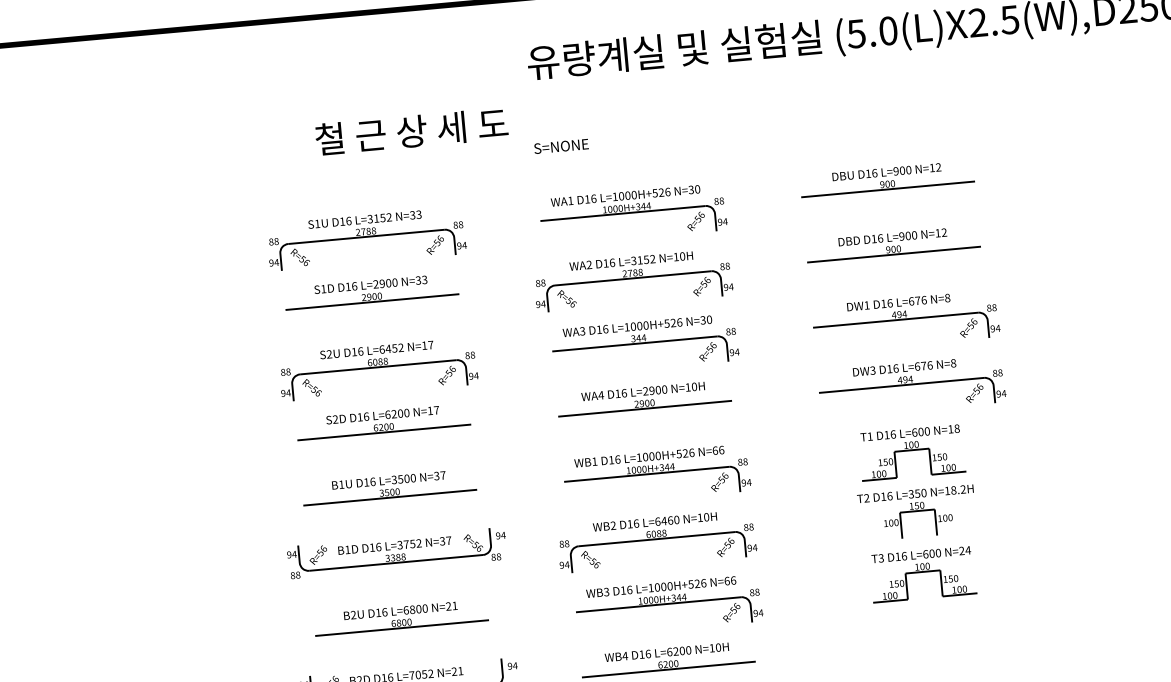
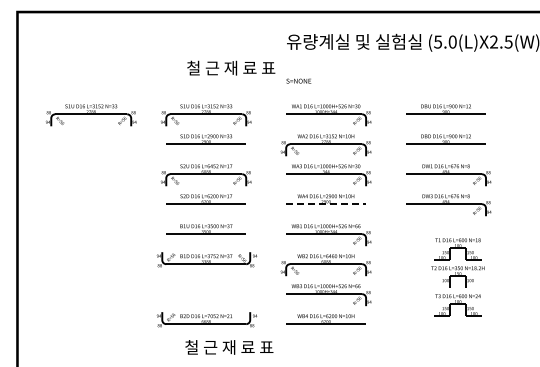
text: (449, 126) -> (248, 67), 철 근 상 세 도 -> 철 근 재 료 표
part: (117, 262) -> (91, 115), added
line: (645, 409) -> (326, 204), solid -> dashed
part: (916, 514) -> (457, 277), moved
part: (399, 618) -> (205, 289), removed

